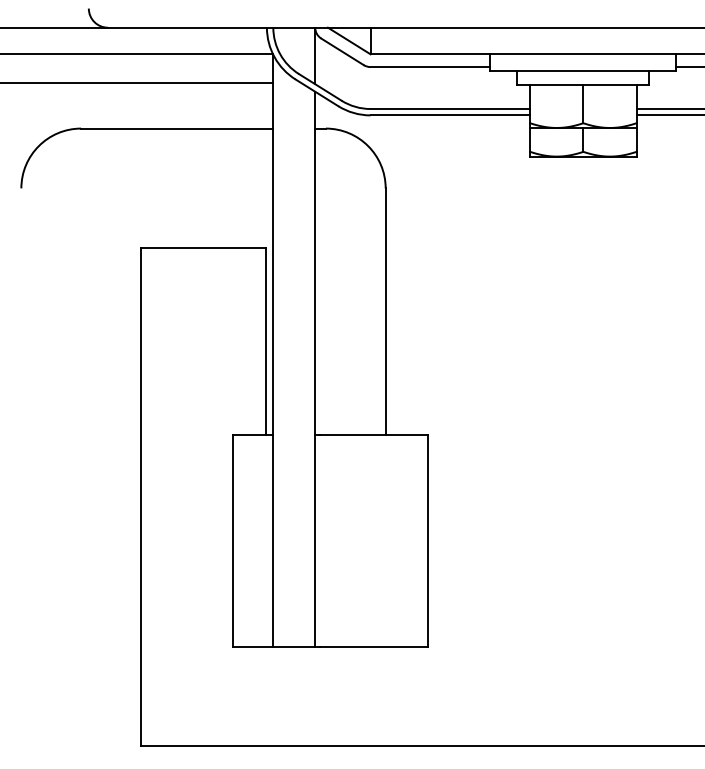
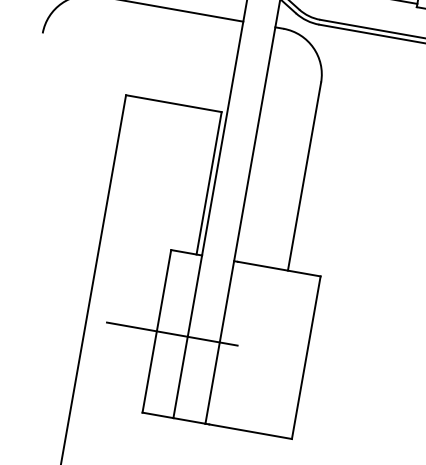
line: (252, 541) -> (171, 334), added

